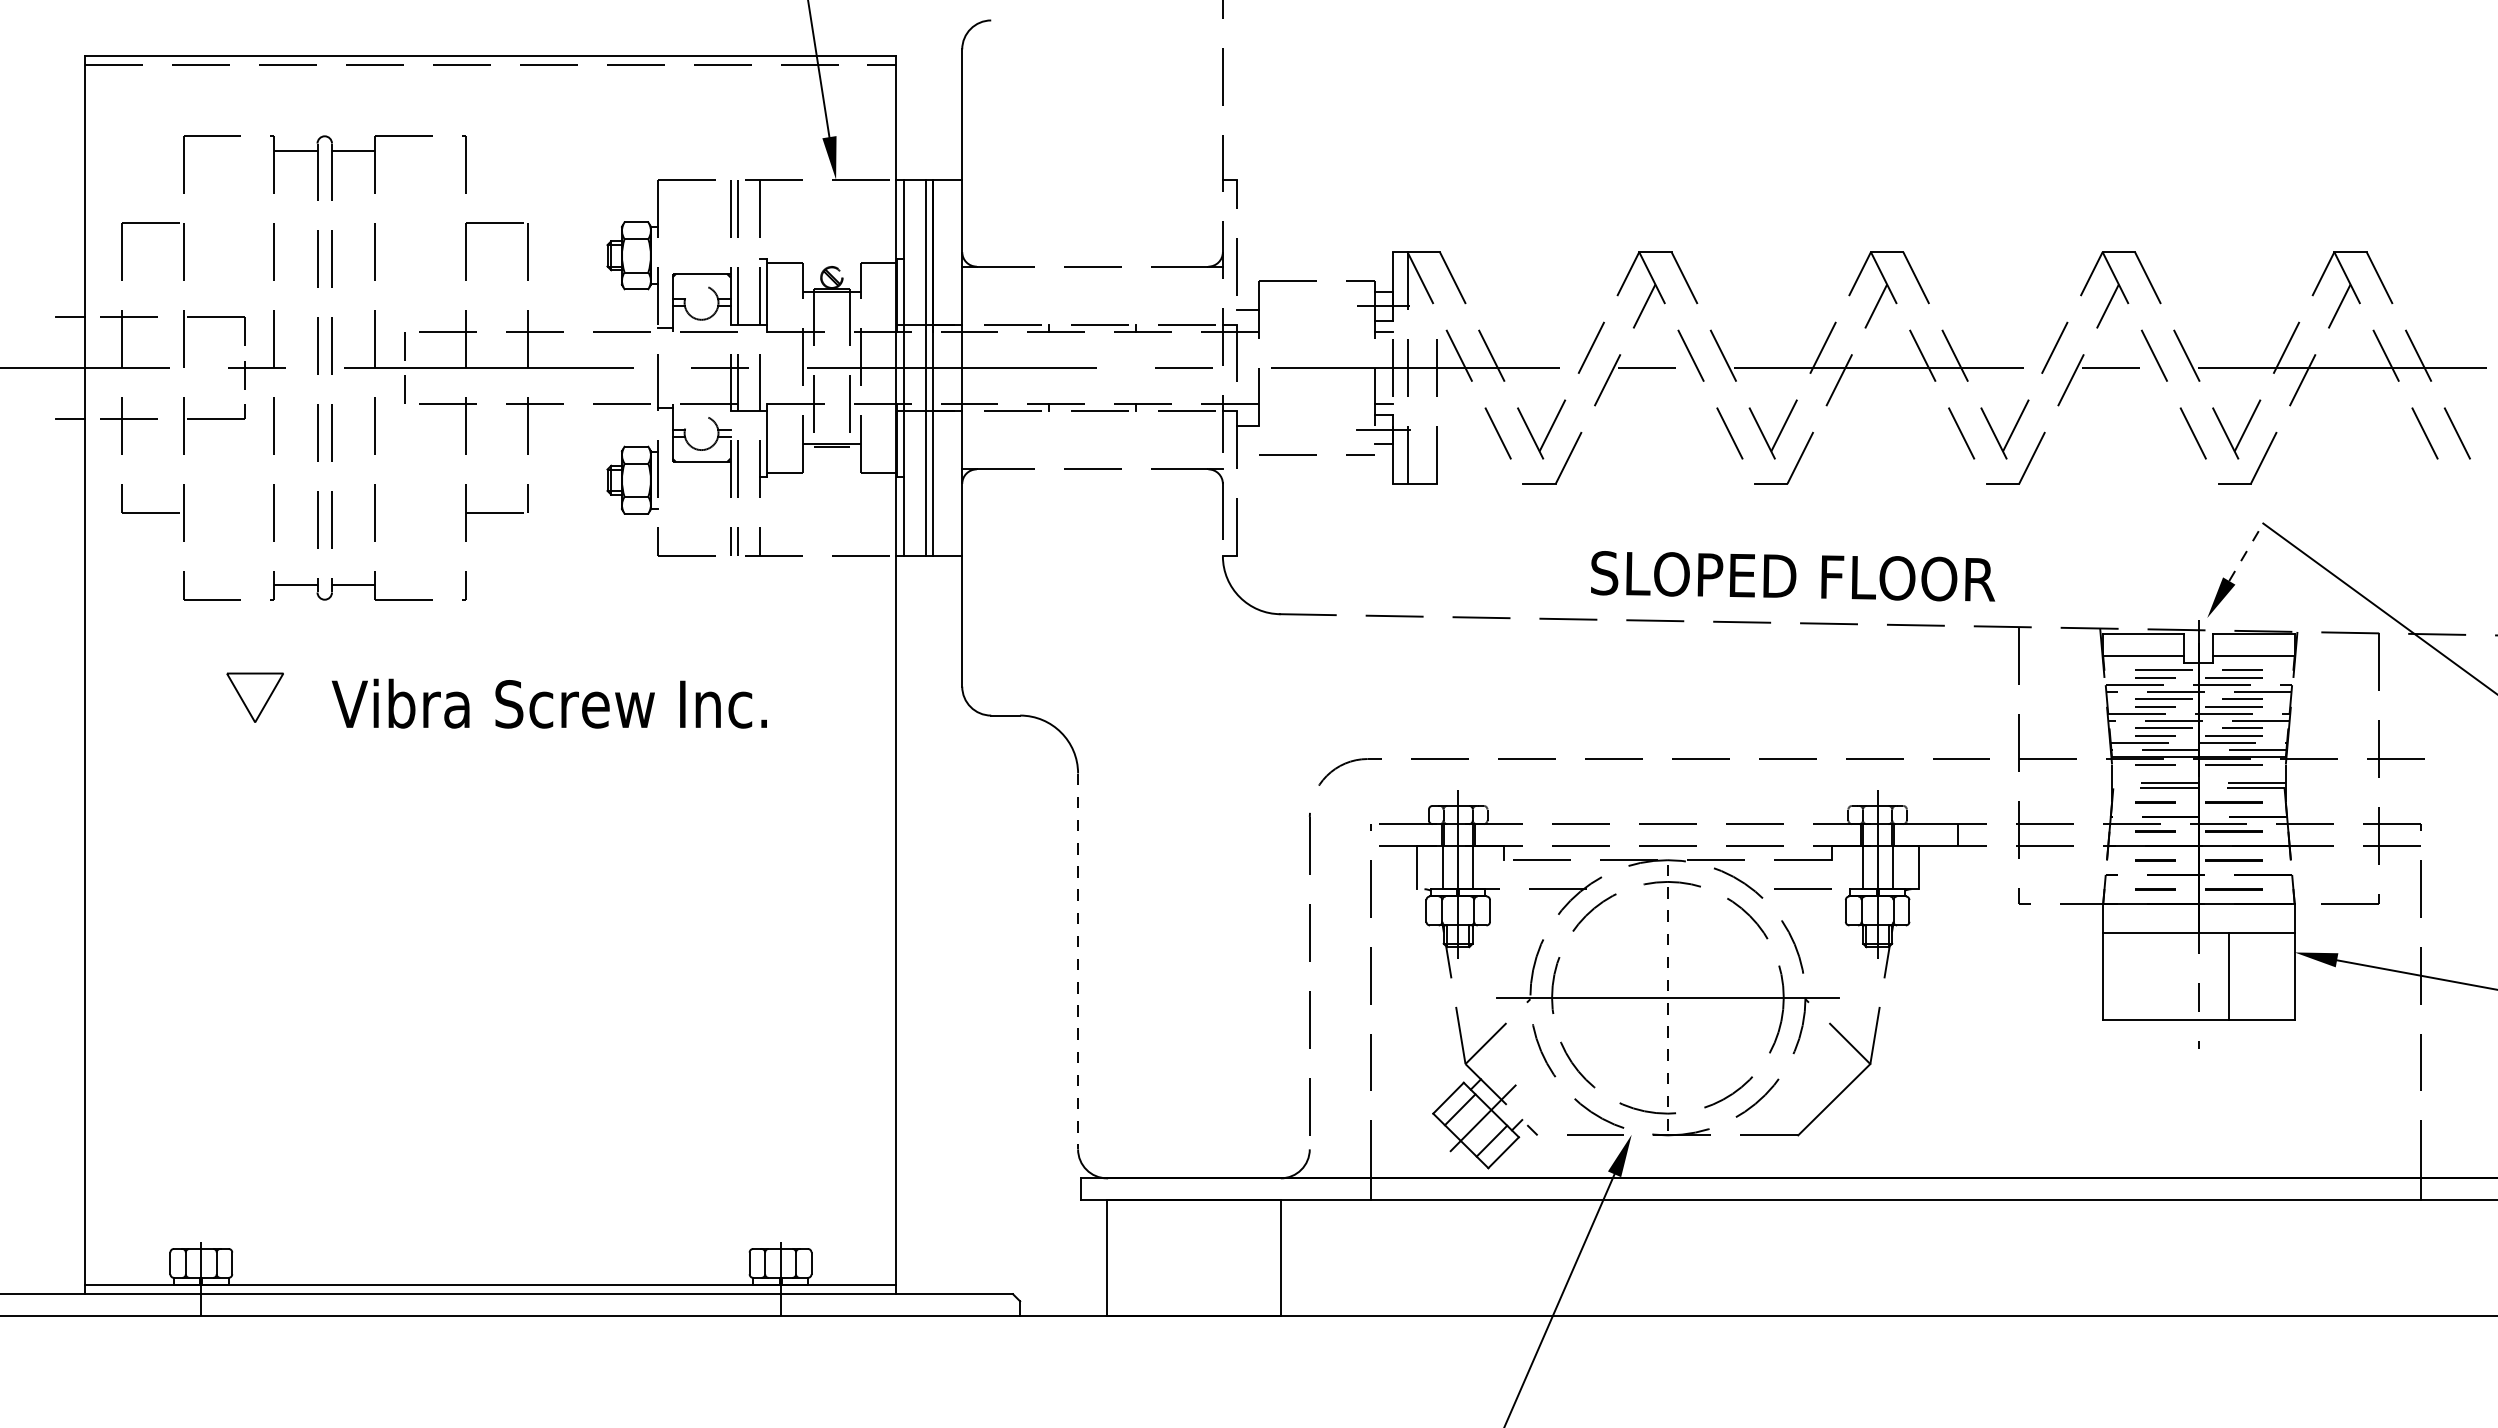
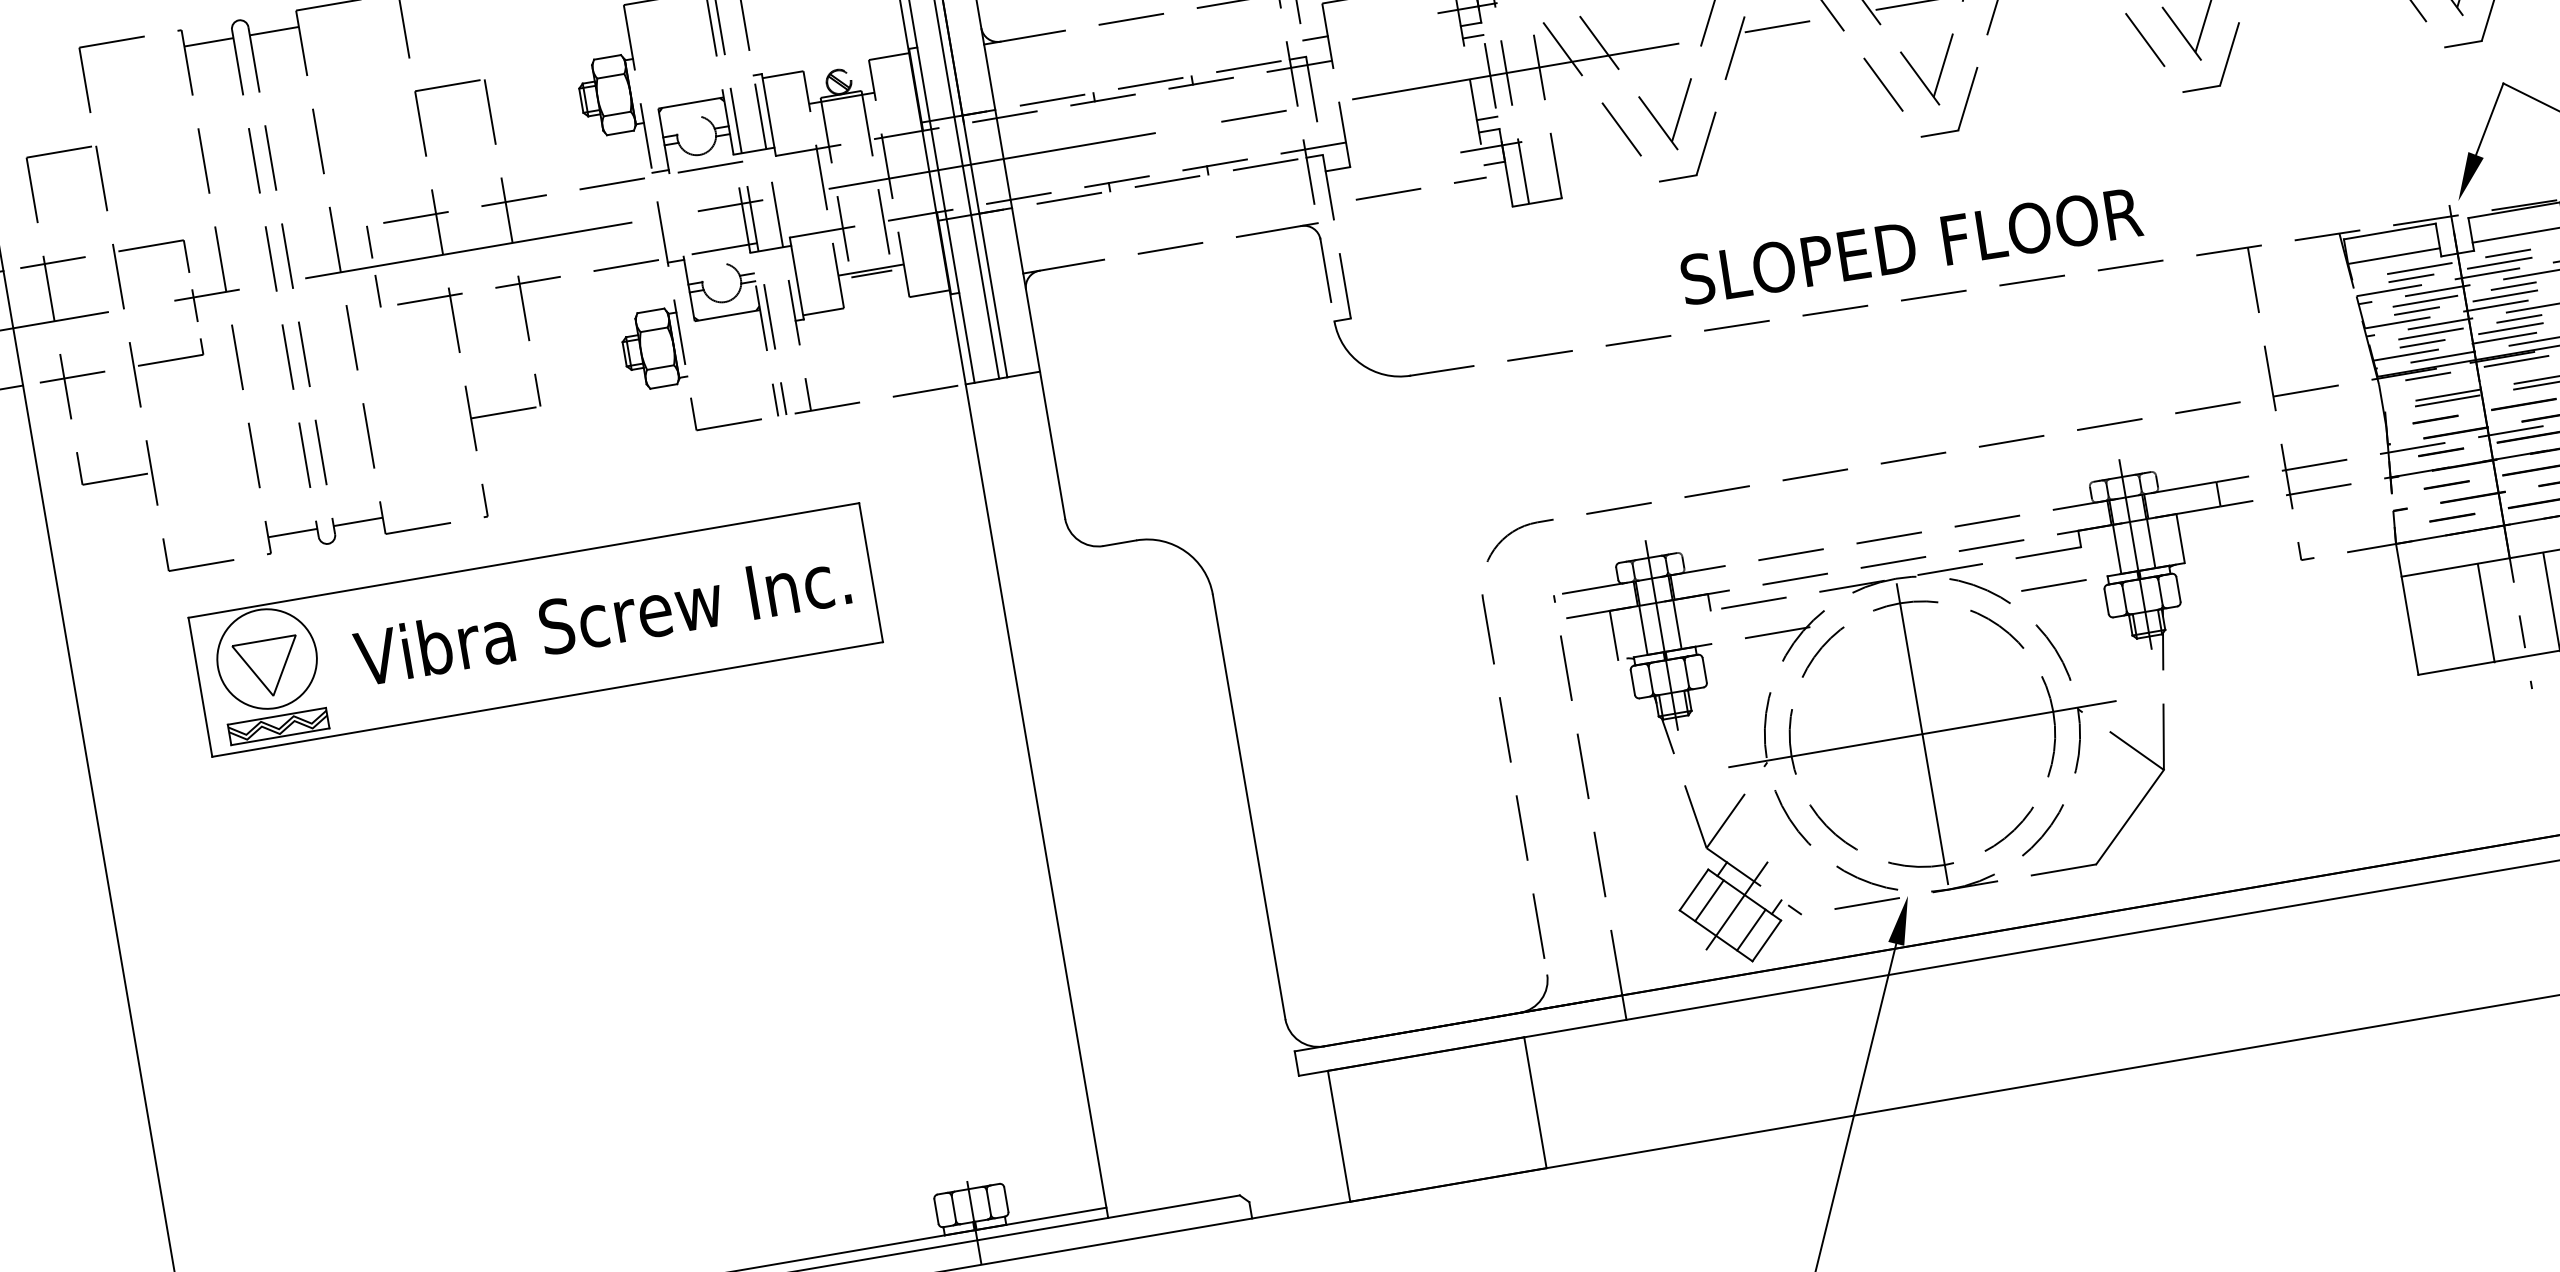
line: (2246, 551) -> (2489, 118), dashed -> solid
text: (1793, 576) -> (1911, 246), moved
part: (490, 704) -> (535, 630), added
line: (1078, 961) -> (1249, 806), dashed -> solid
line: (2170, 976) -> (2486, 613), added
line: (1667, 997) -> (1921, 733), dashed -> solid

